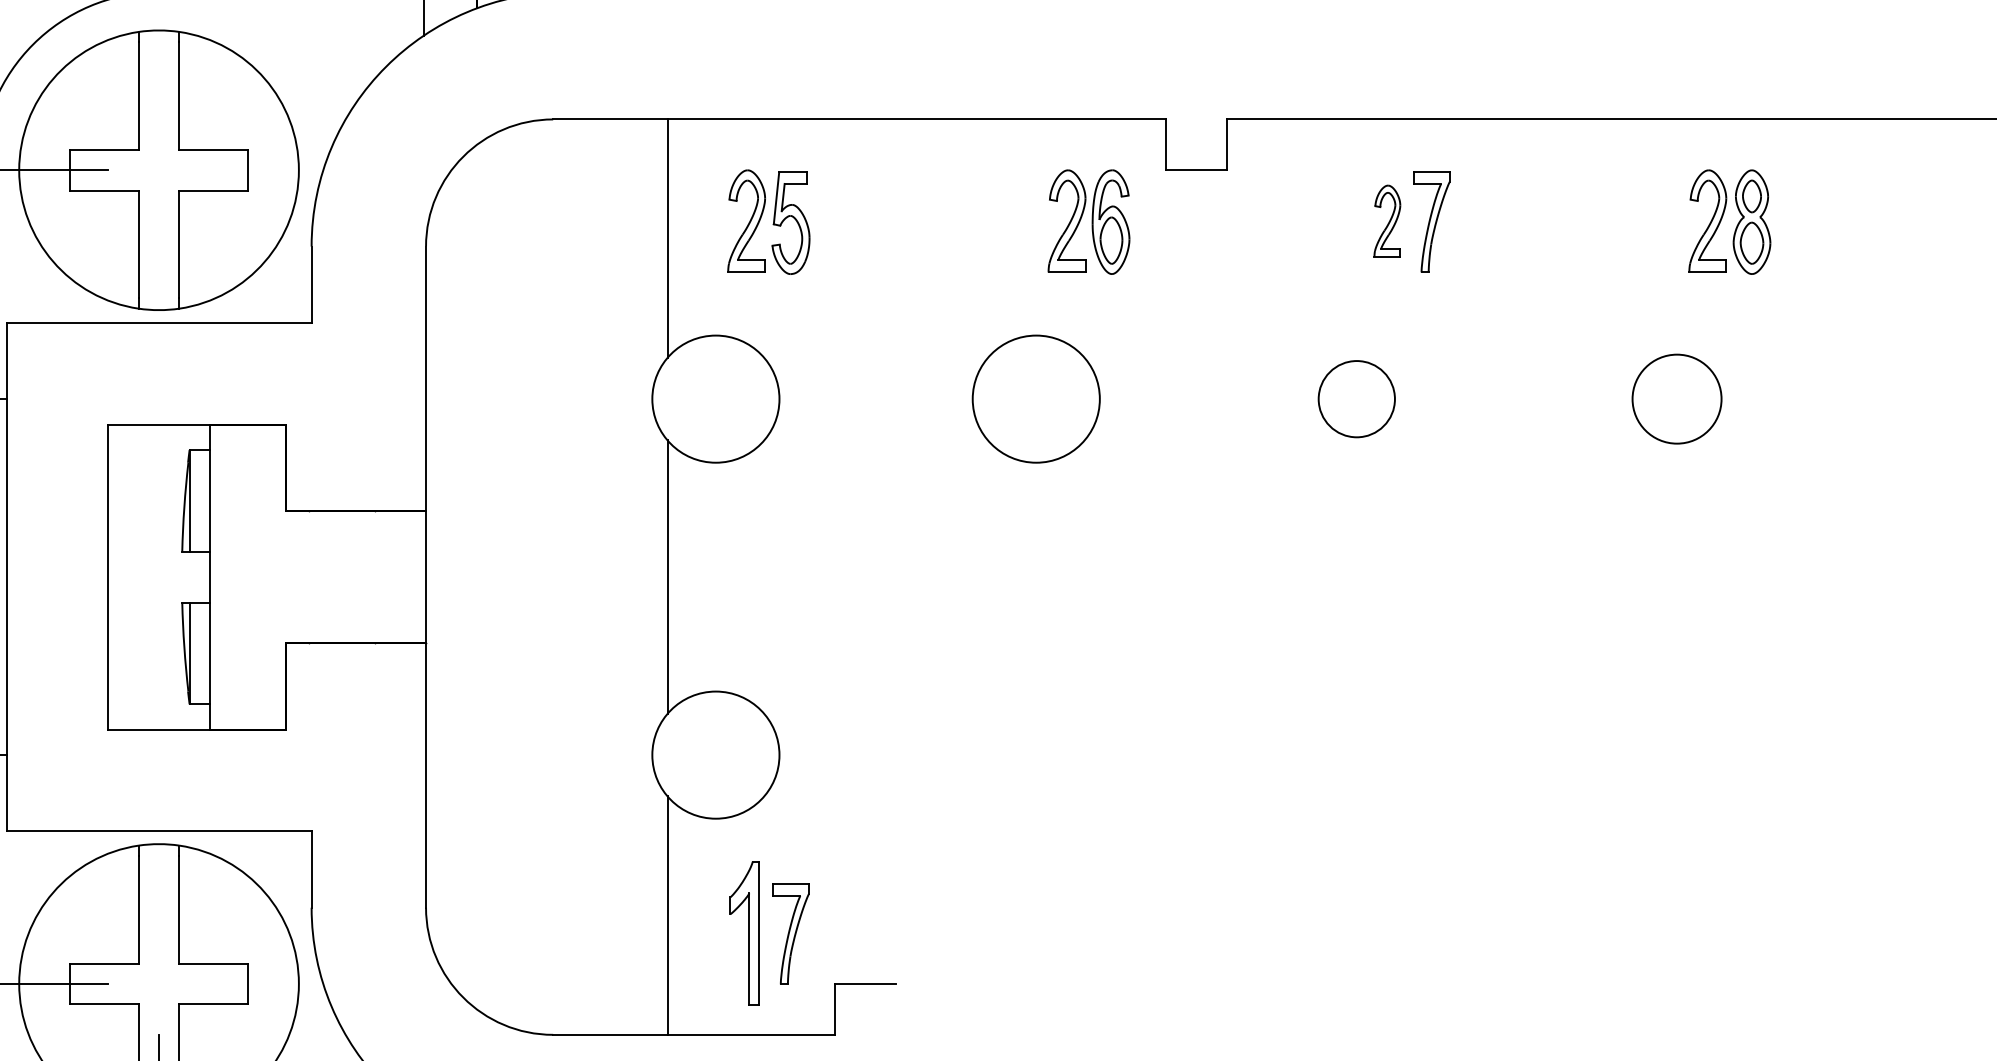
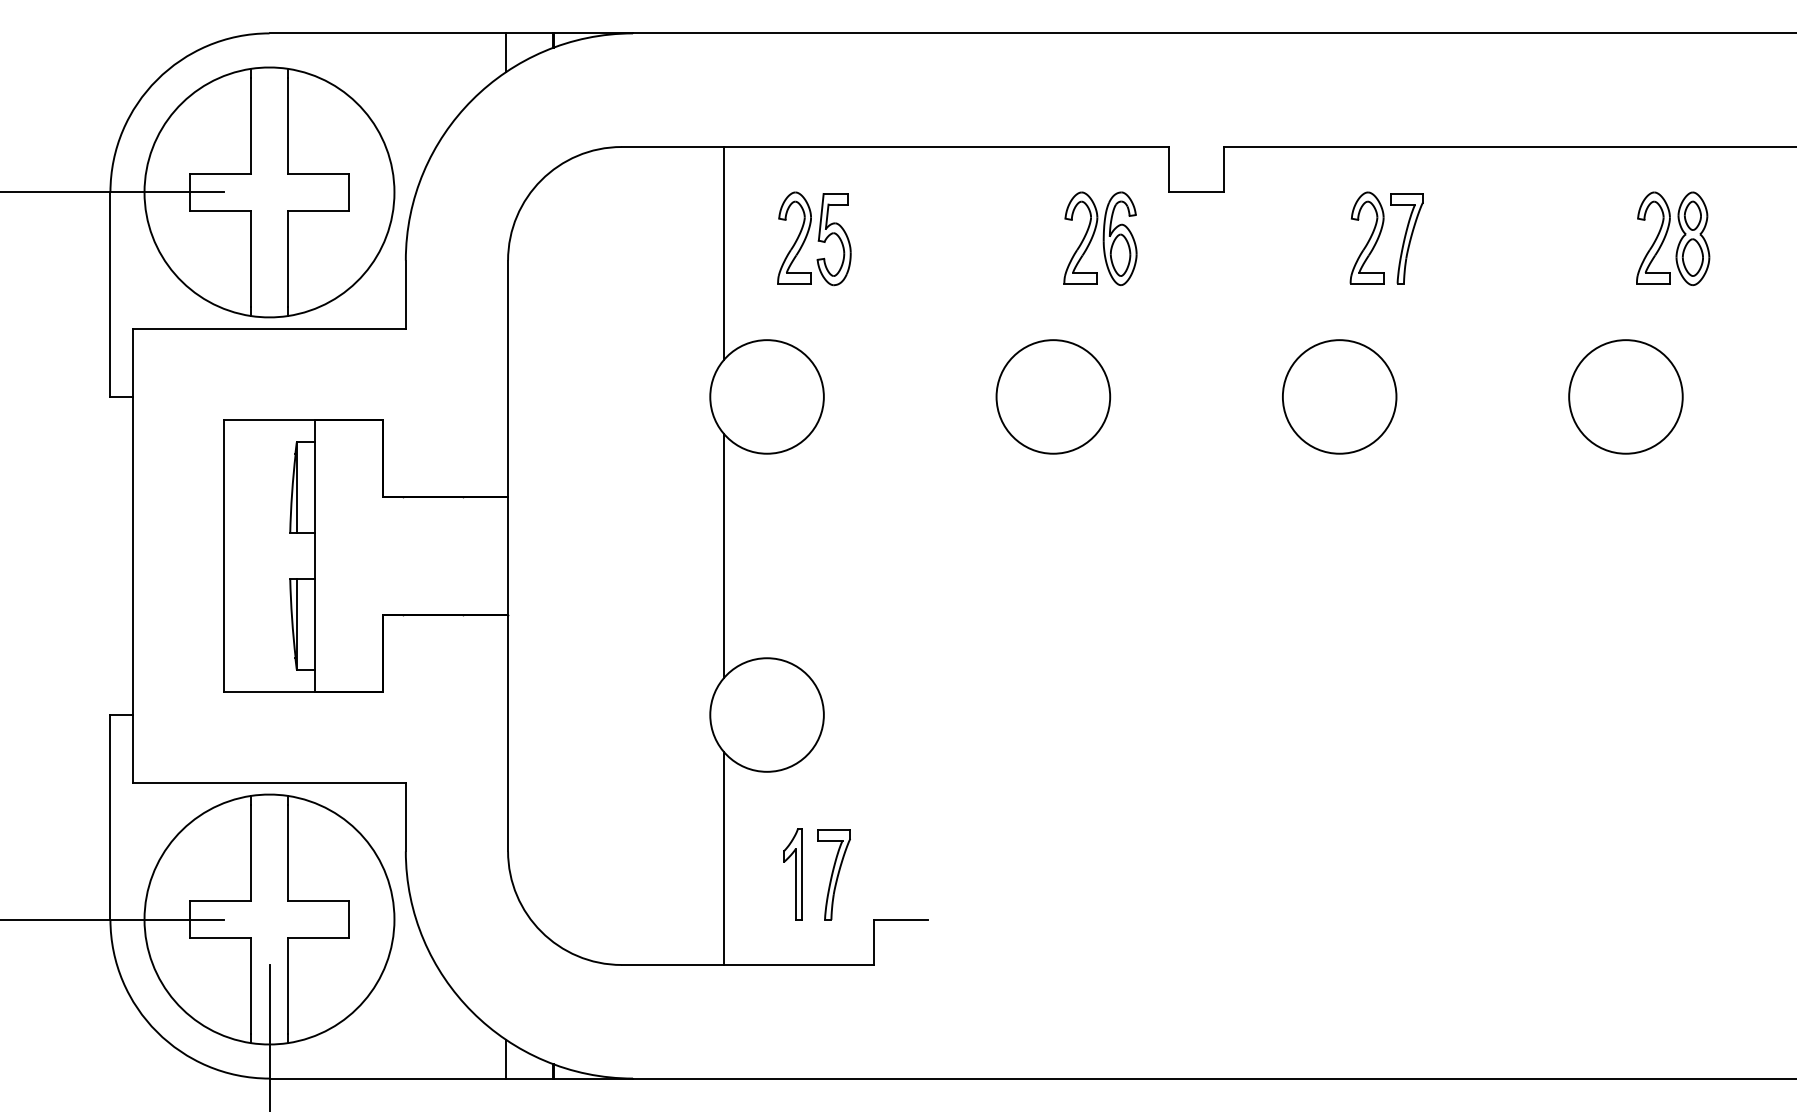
part: (1386, 220) -> (1366, 237), size x1.43
circle: (1356, 398) -> (1339, 396), size x1.67
circle: (1676, 398) -> (1625, 396), size x1.43
part: (744, 933) -> (792, 874), size x0.71

